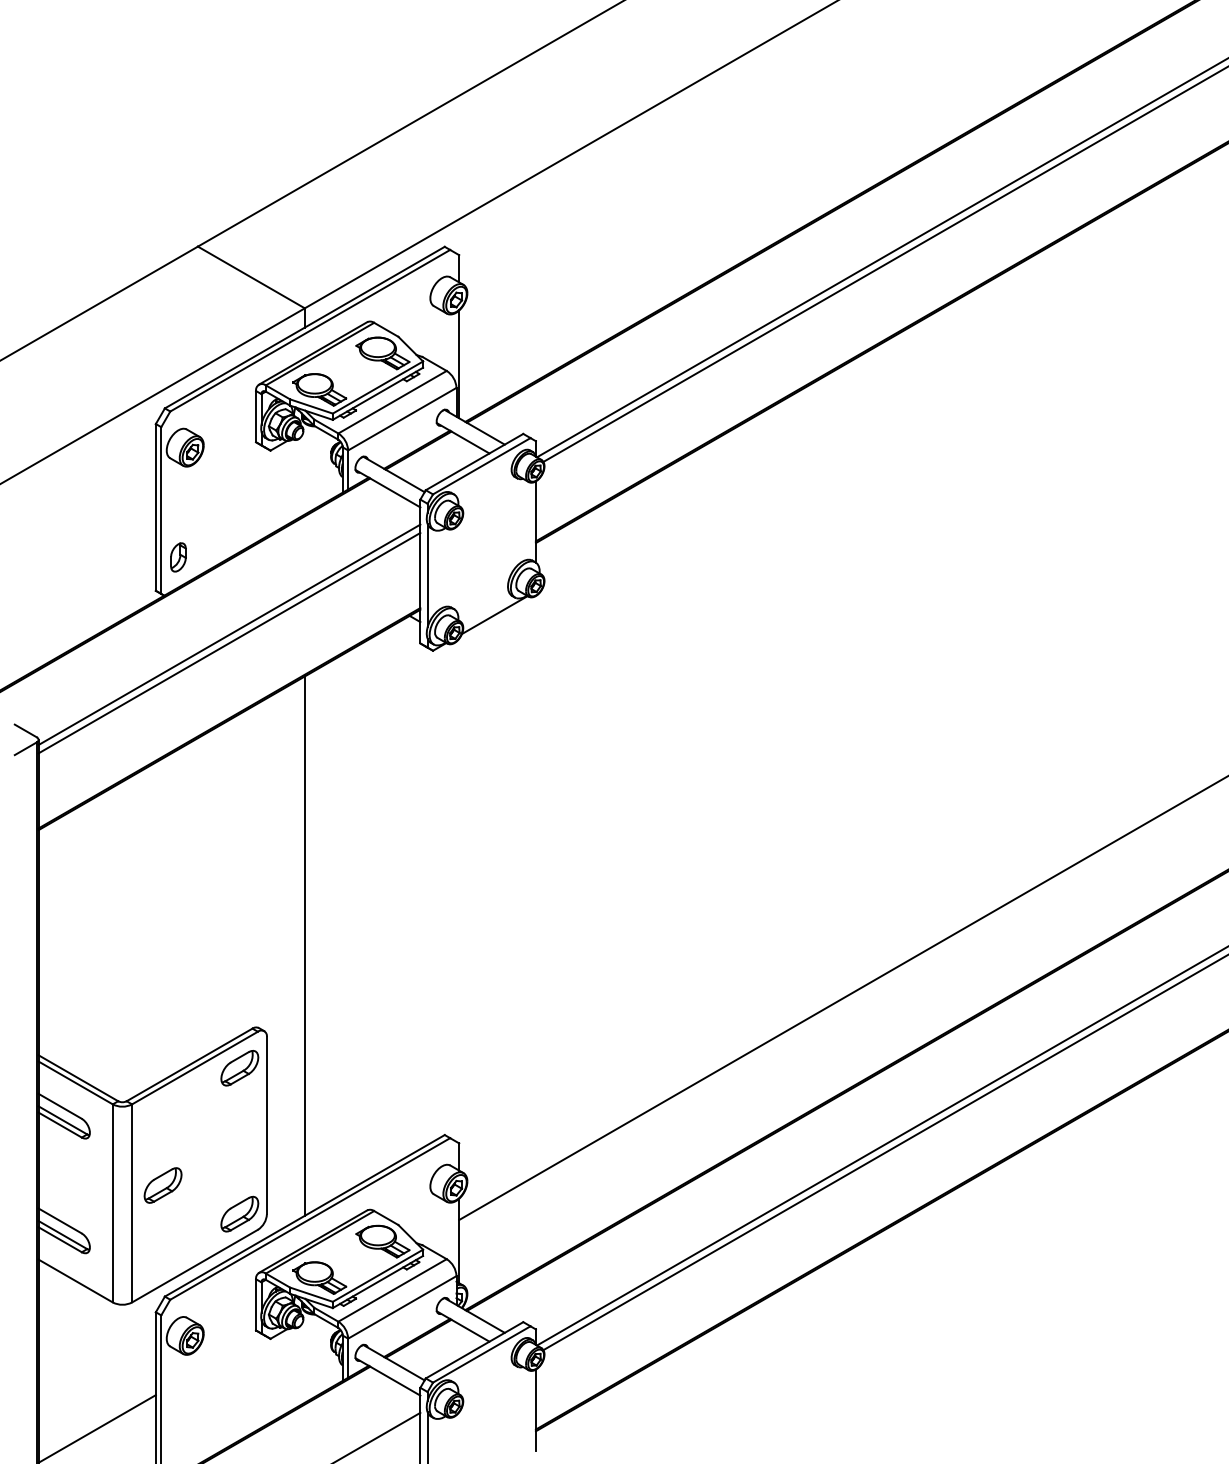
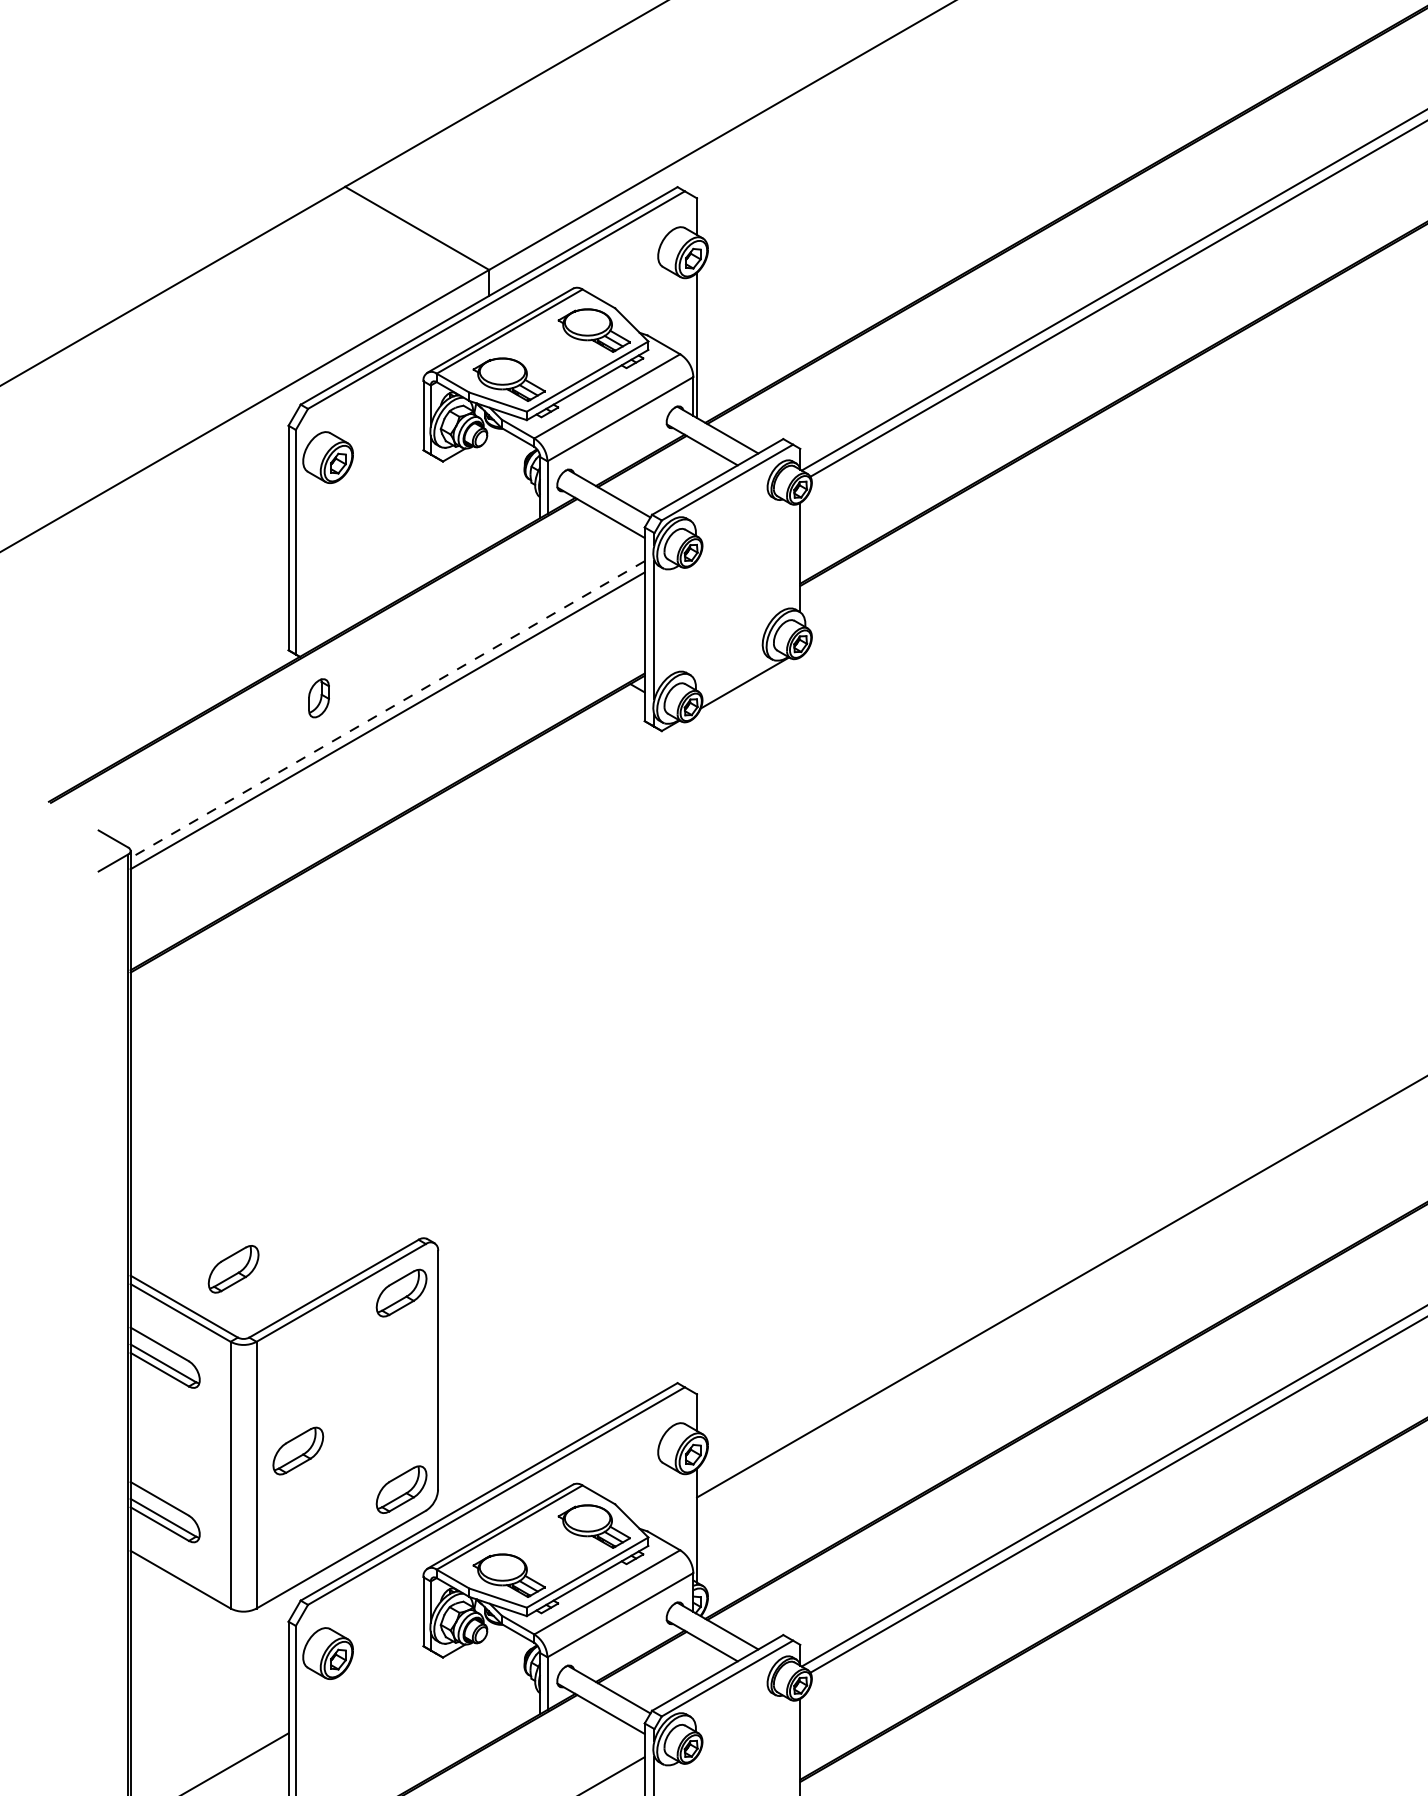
part: (178, 557) -> (319, 698), moved
line: (229, 635) -> (387, 710), solid -> dashed
line: (304, 945) -> (488, 1127), removed
part: (114, 1050) -> (232, 1269), added

